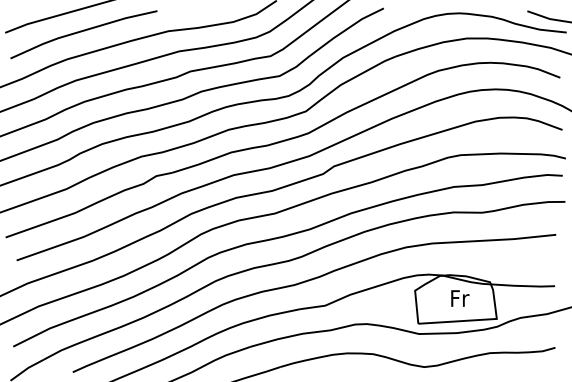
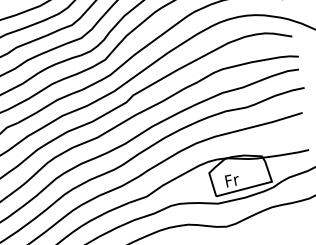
text: (460, 298) -> (232, 180), moved

